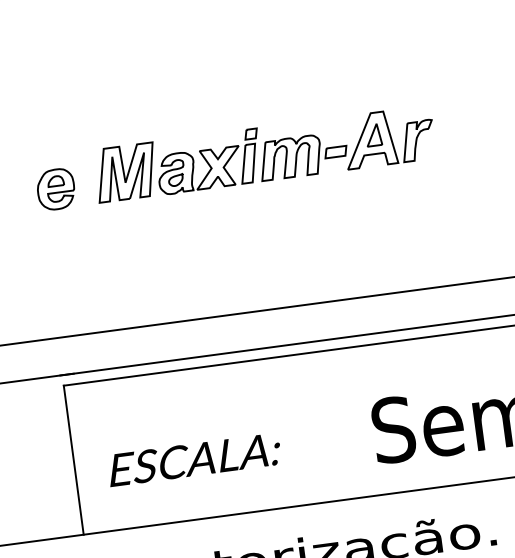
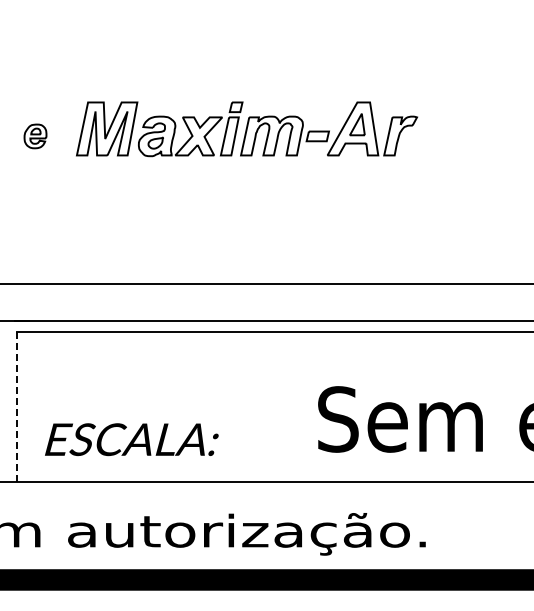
part: (56, 189) -> (35, 136), size x0.6
text: (194, 459) -> (131, 439), moved
line: (74, 460) -> (17, 407), solid -> dashed

